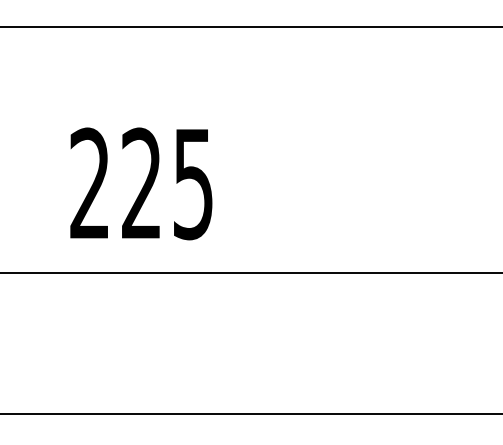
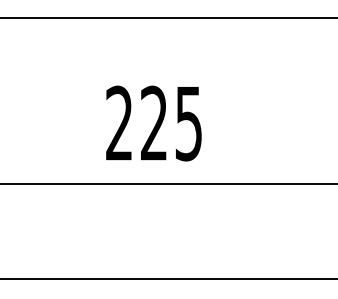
text: (140, 183) -> (153, 123), moved

